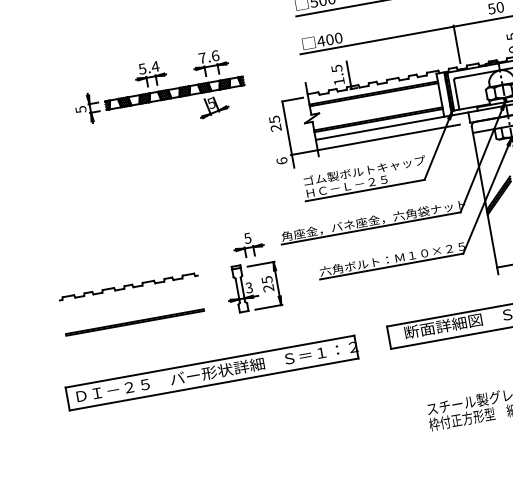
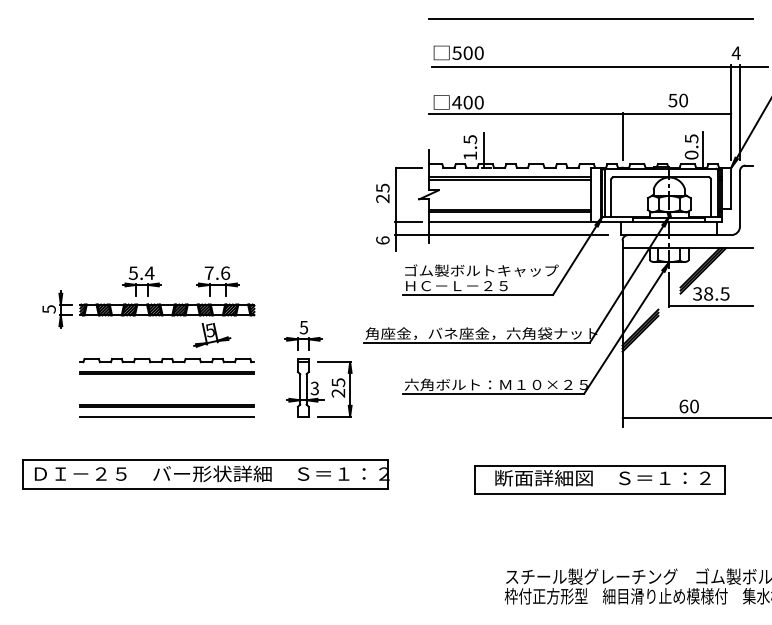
part: (159, 93) -> (148, 306), moved
line: (299, 143) -> (408, 222), added
part: (248, 244) -> (303, 335), moved
line: (129, 296) -> (166, 372), added
line: (136, 331) -> (167, 416), added
part: (212, 373) -> (205, 474), moved

